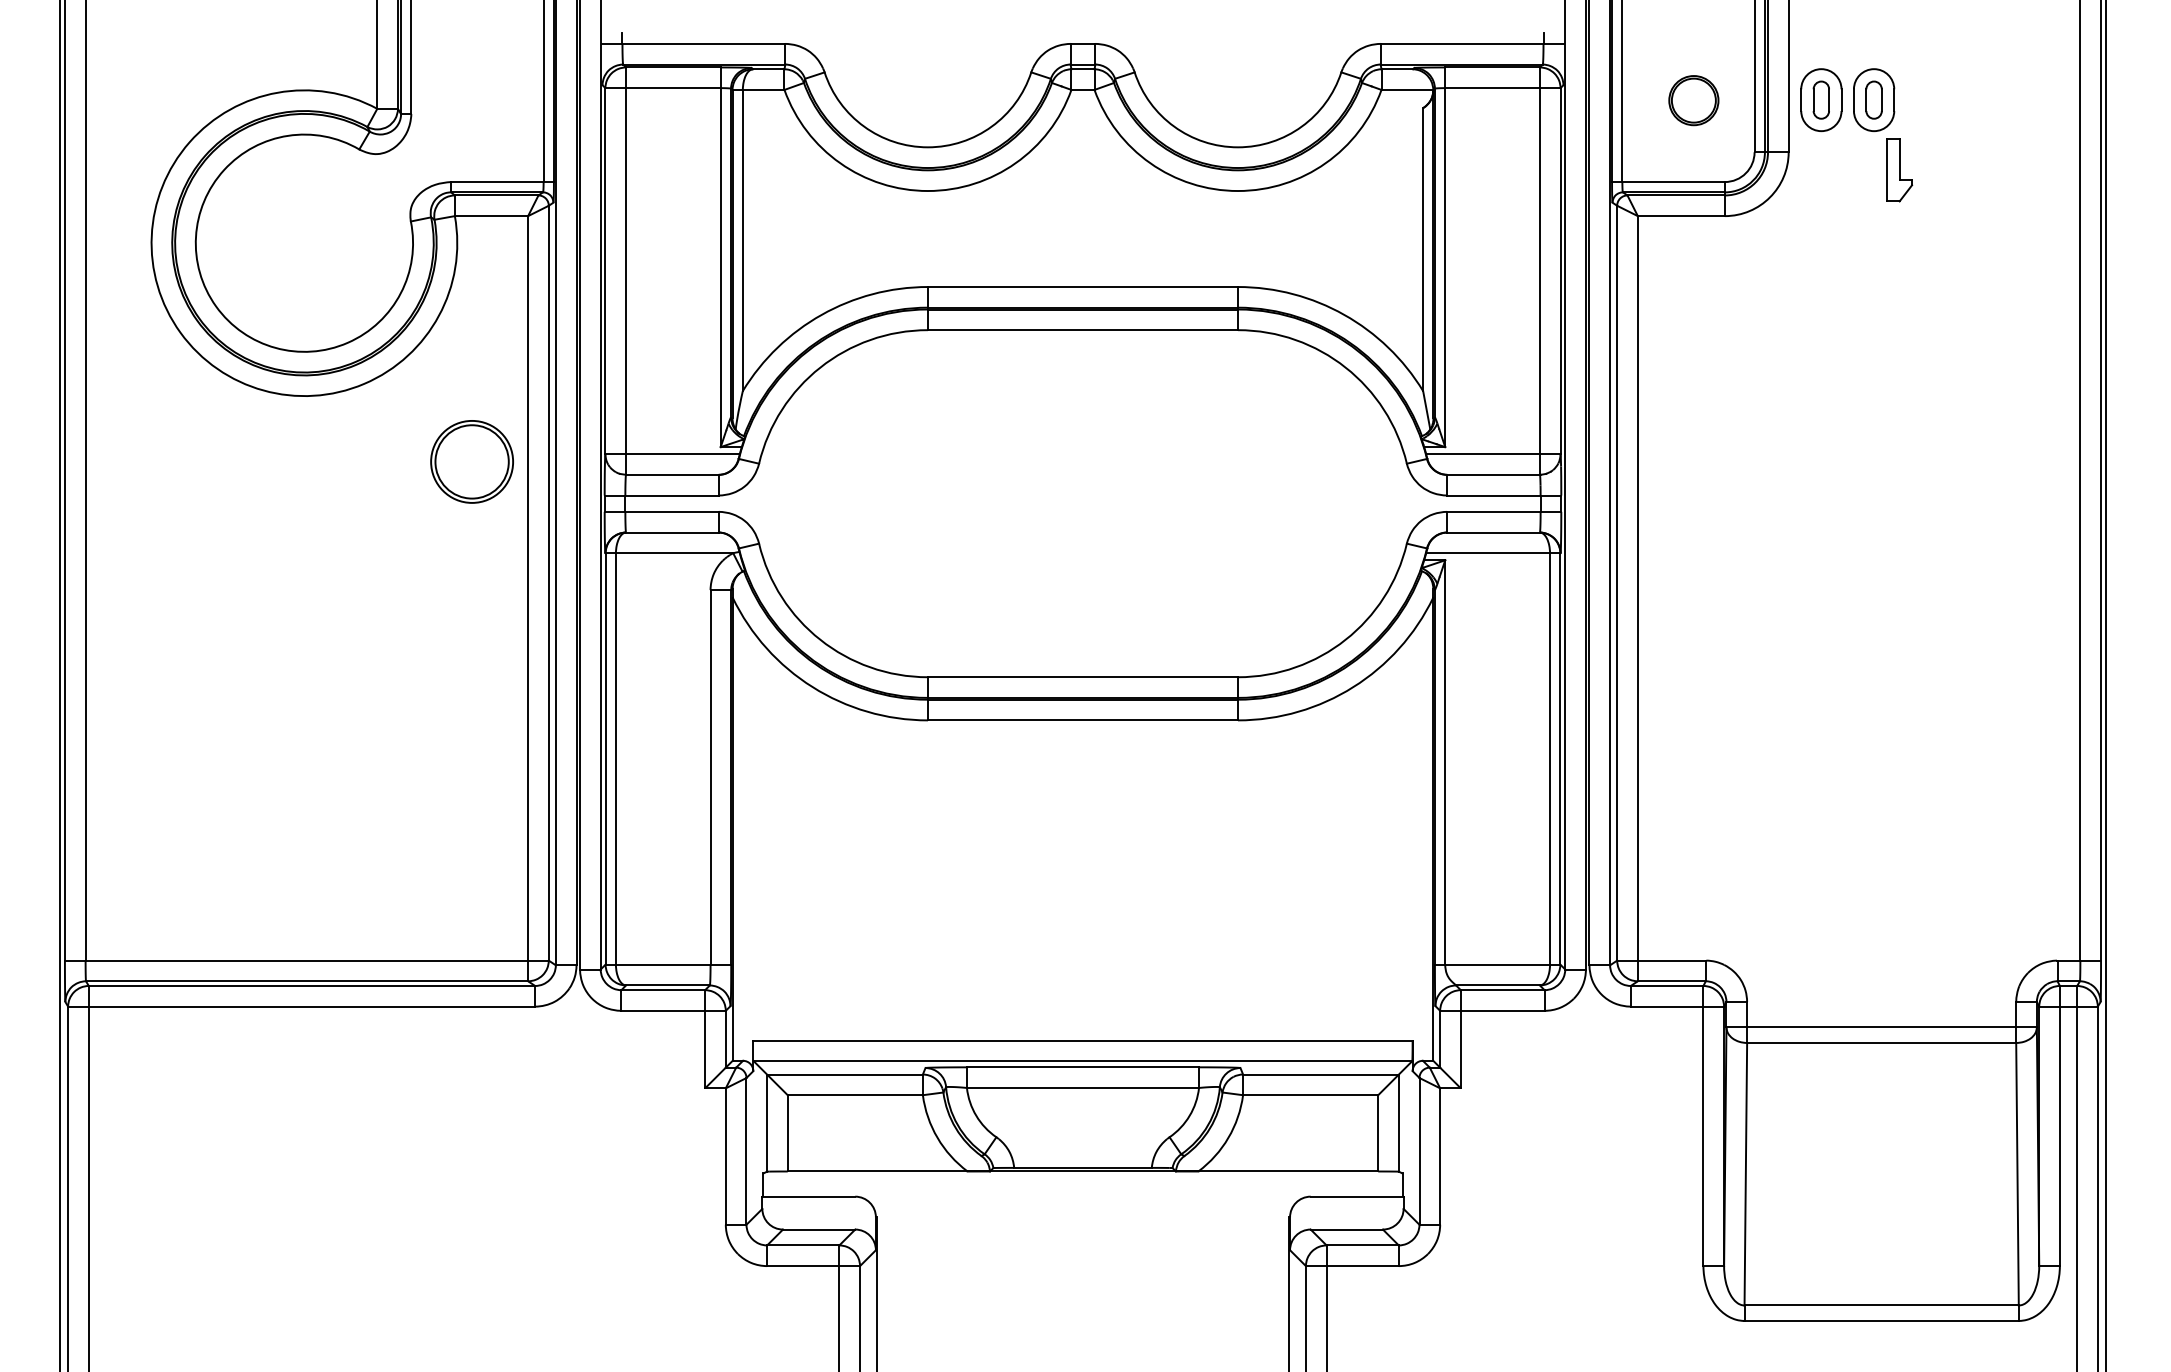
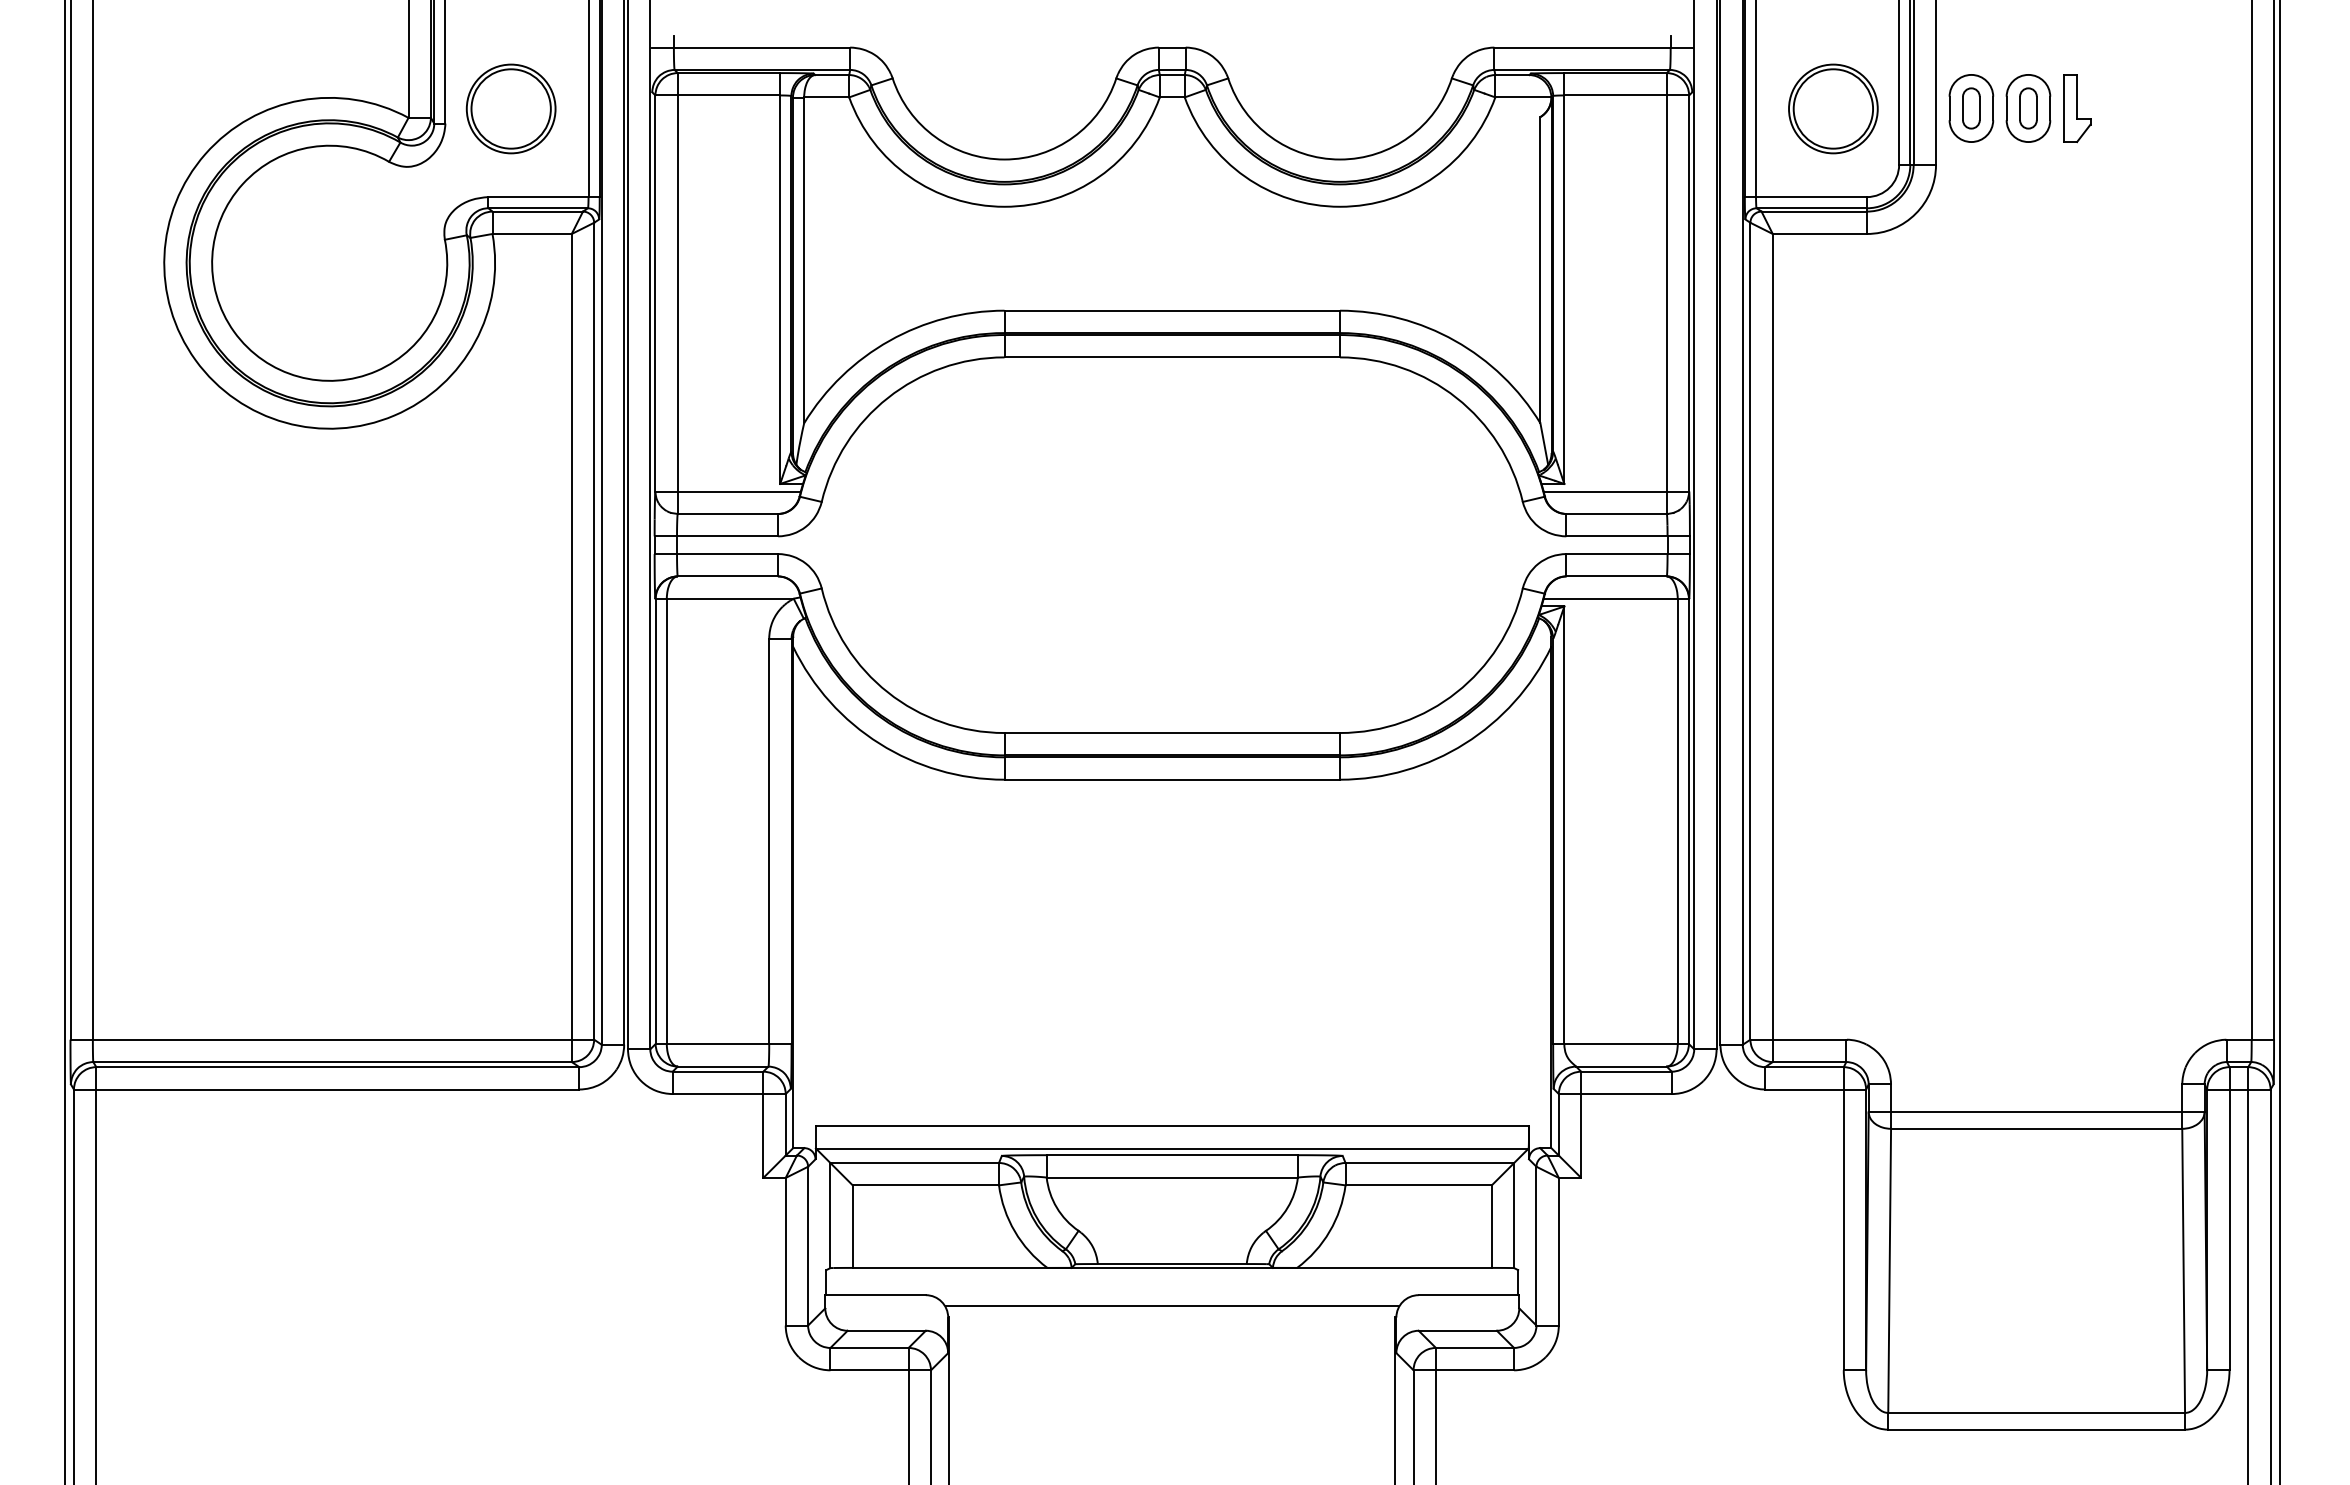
part: (1693, 100) -> (1833, 108), size x1.67
part: (1900, 170) -> (2077, 108), moved
part: (471, 461) -> (510, 108), moved
line: (1083, 1206) -> (1172, 1305), added

